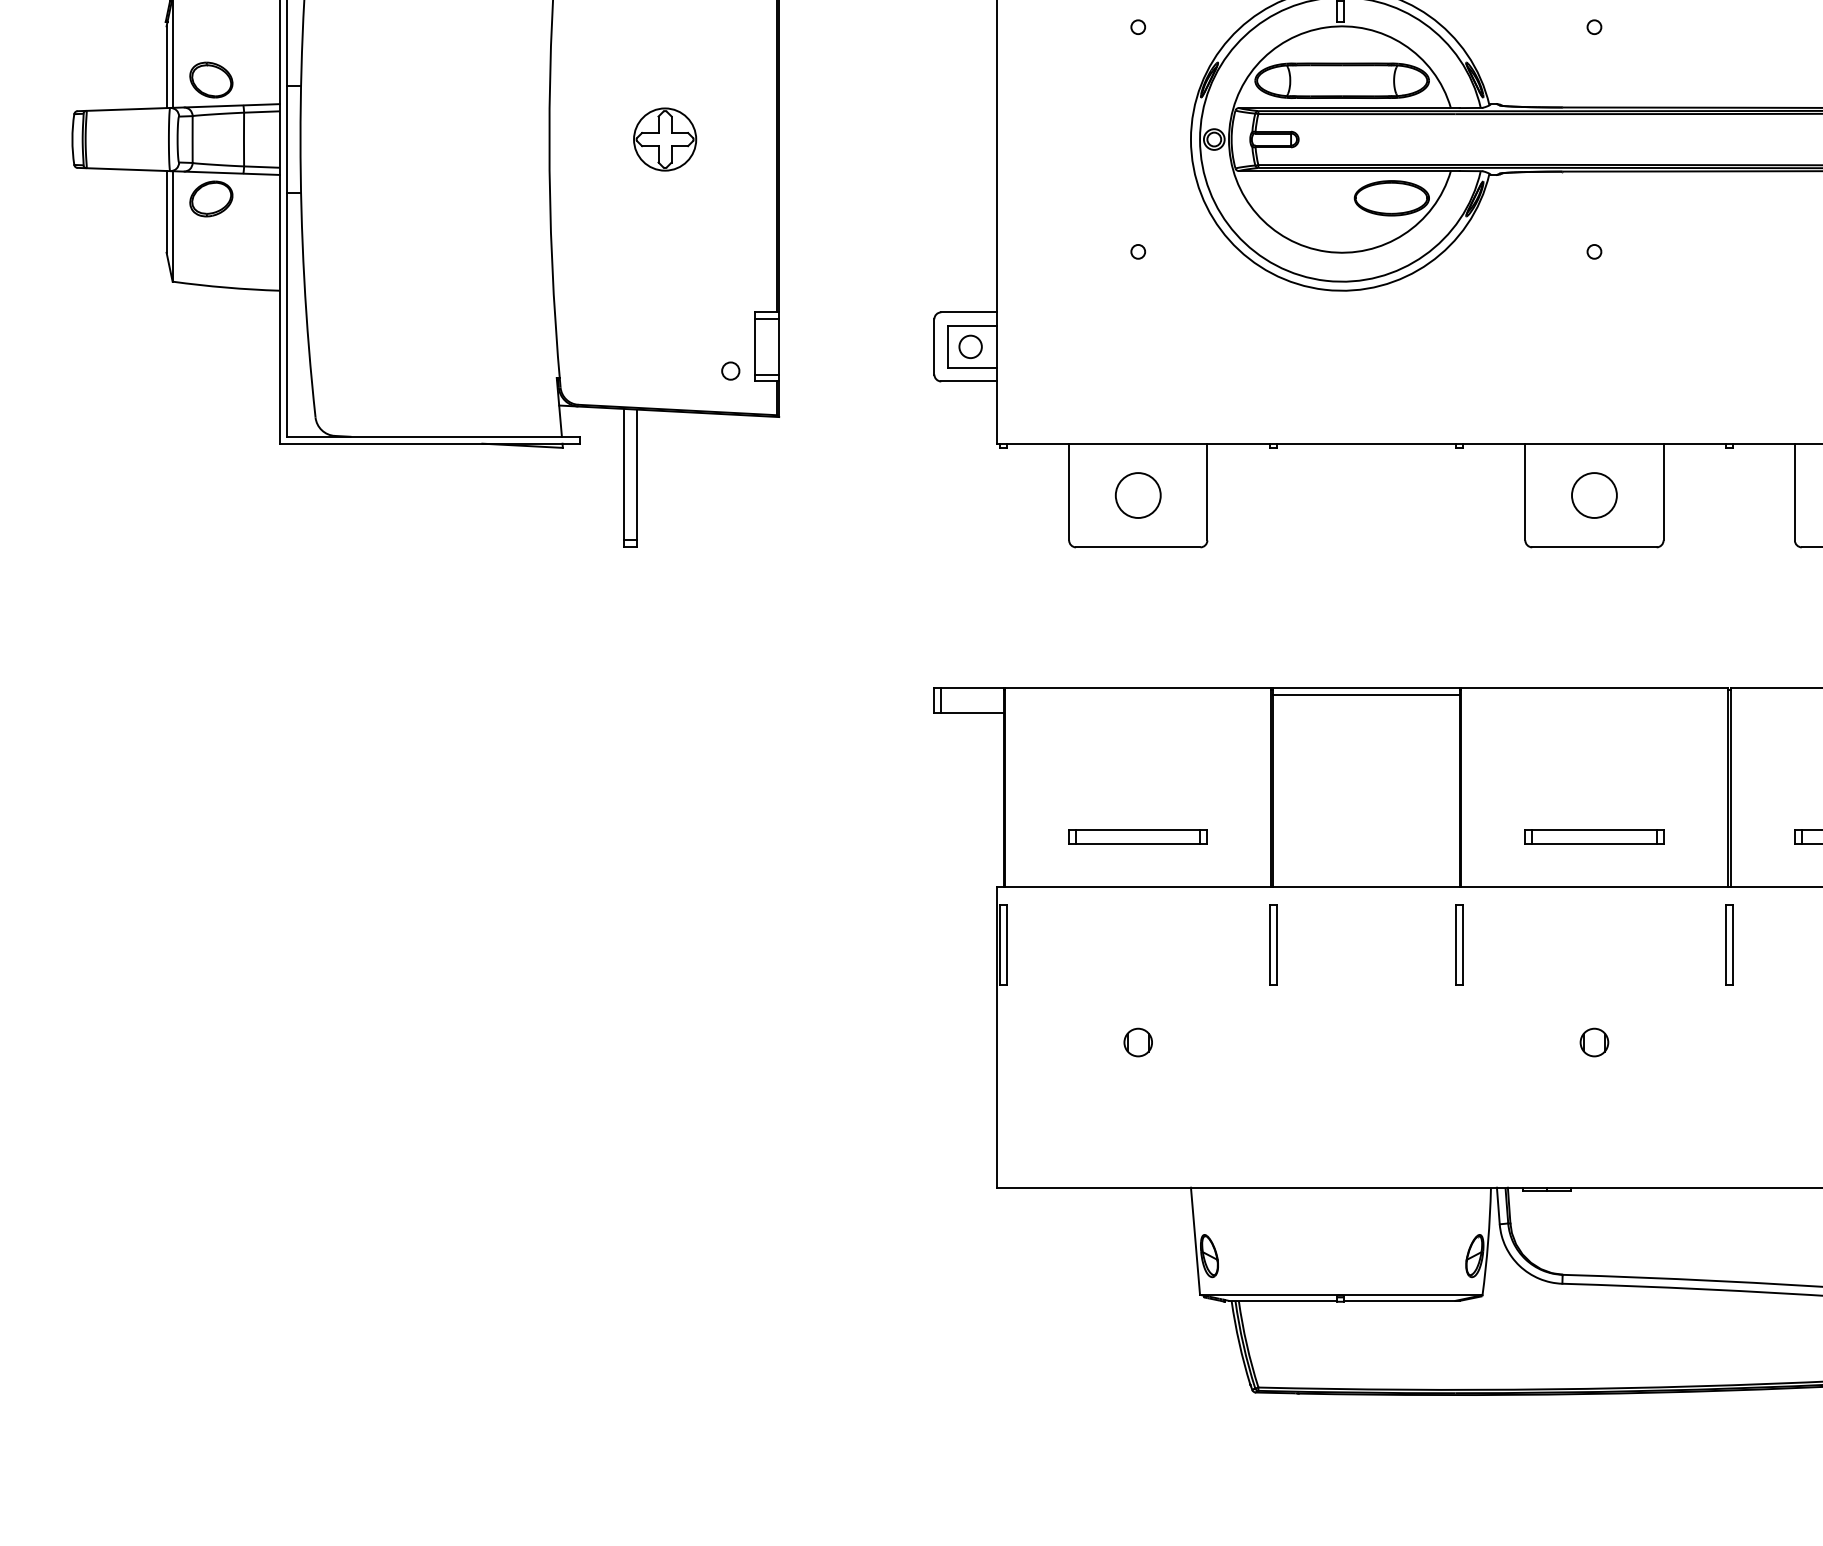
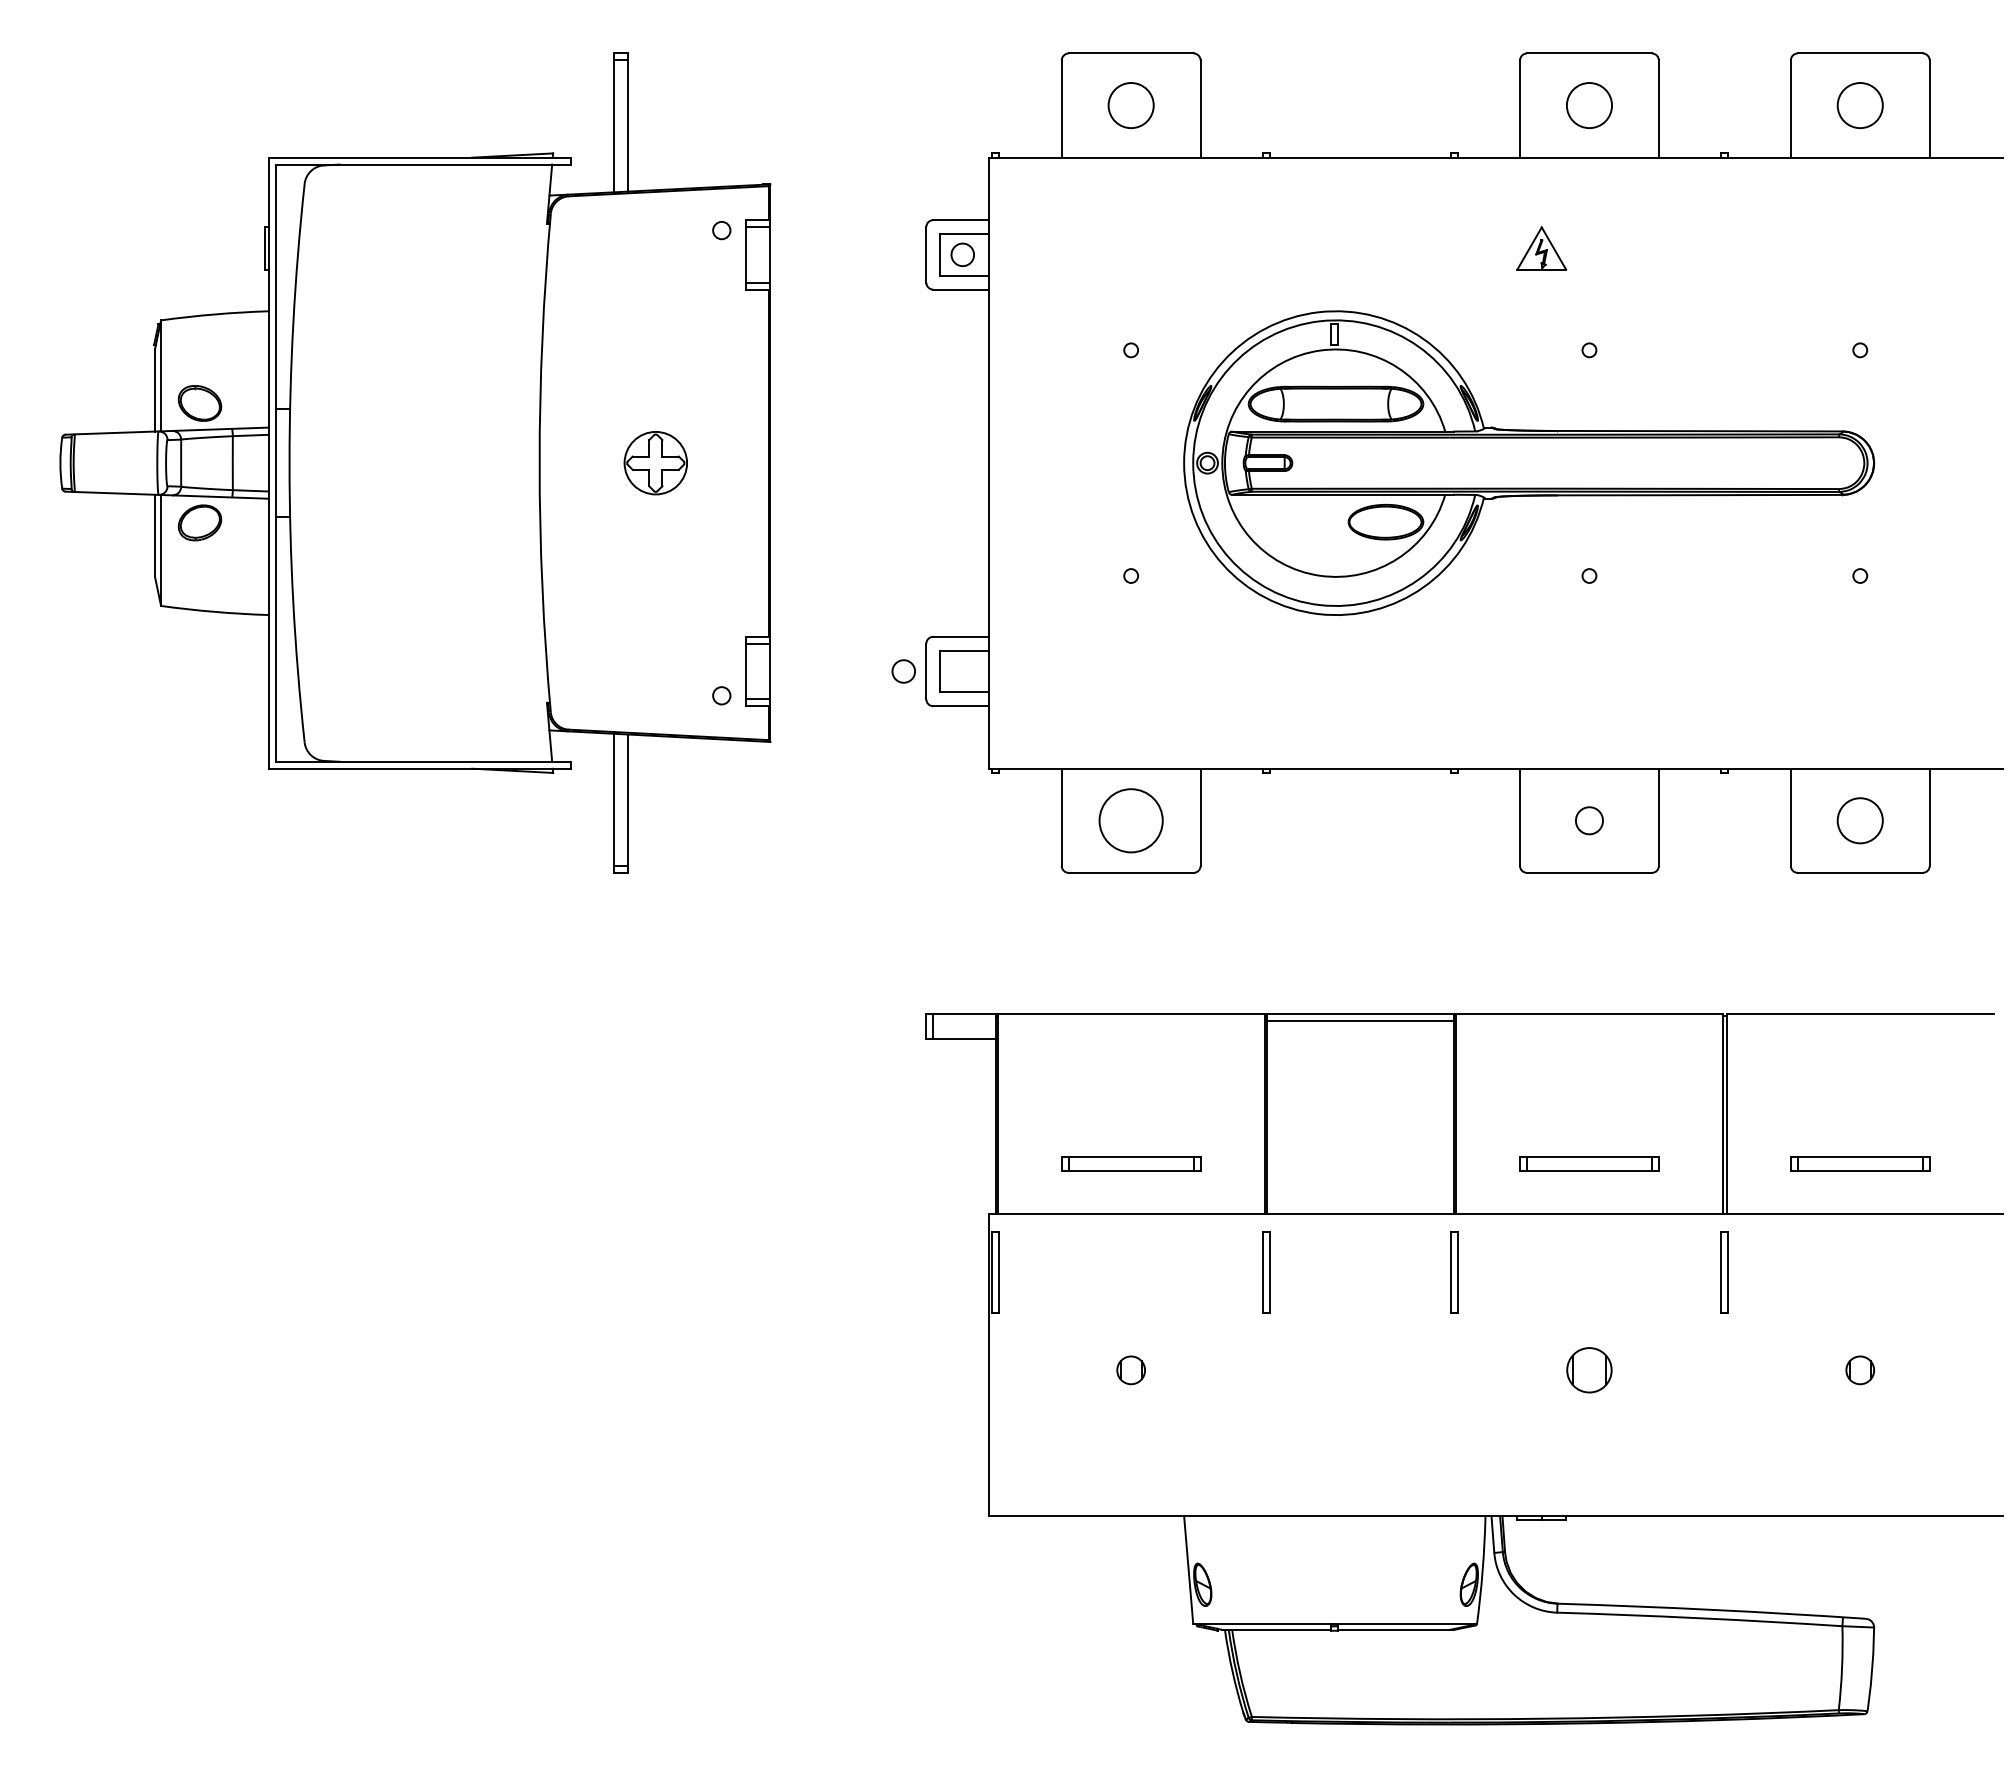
circle: (970, 346) -> (903, 671), moved
circle: (1137, 495) -> (1130, 820), size x1.4
circle: (1594, 495) -> (1589, 820), size x0.6
part: (1594, 1042) -> (1589, 1370), size x1.6

